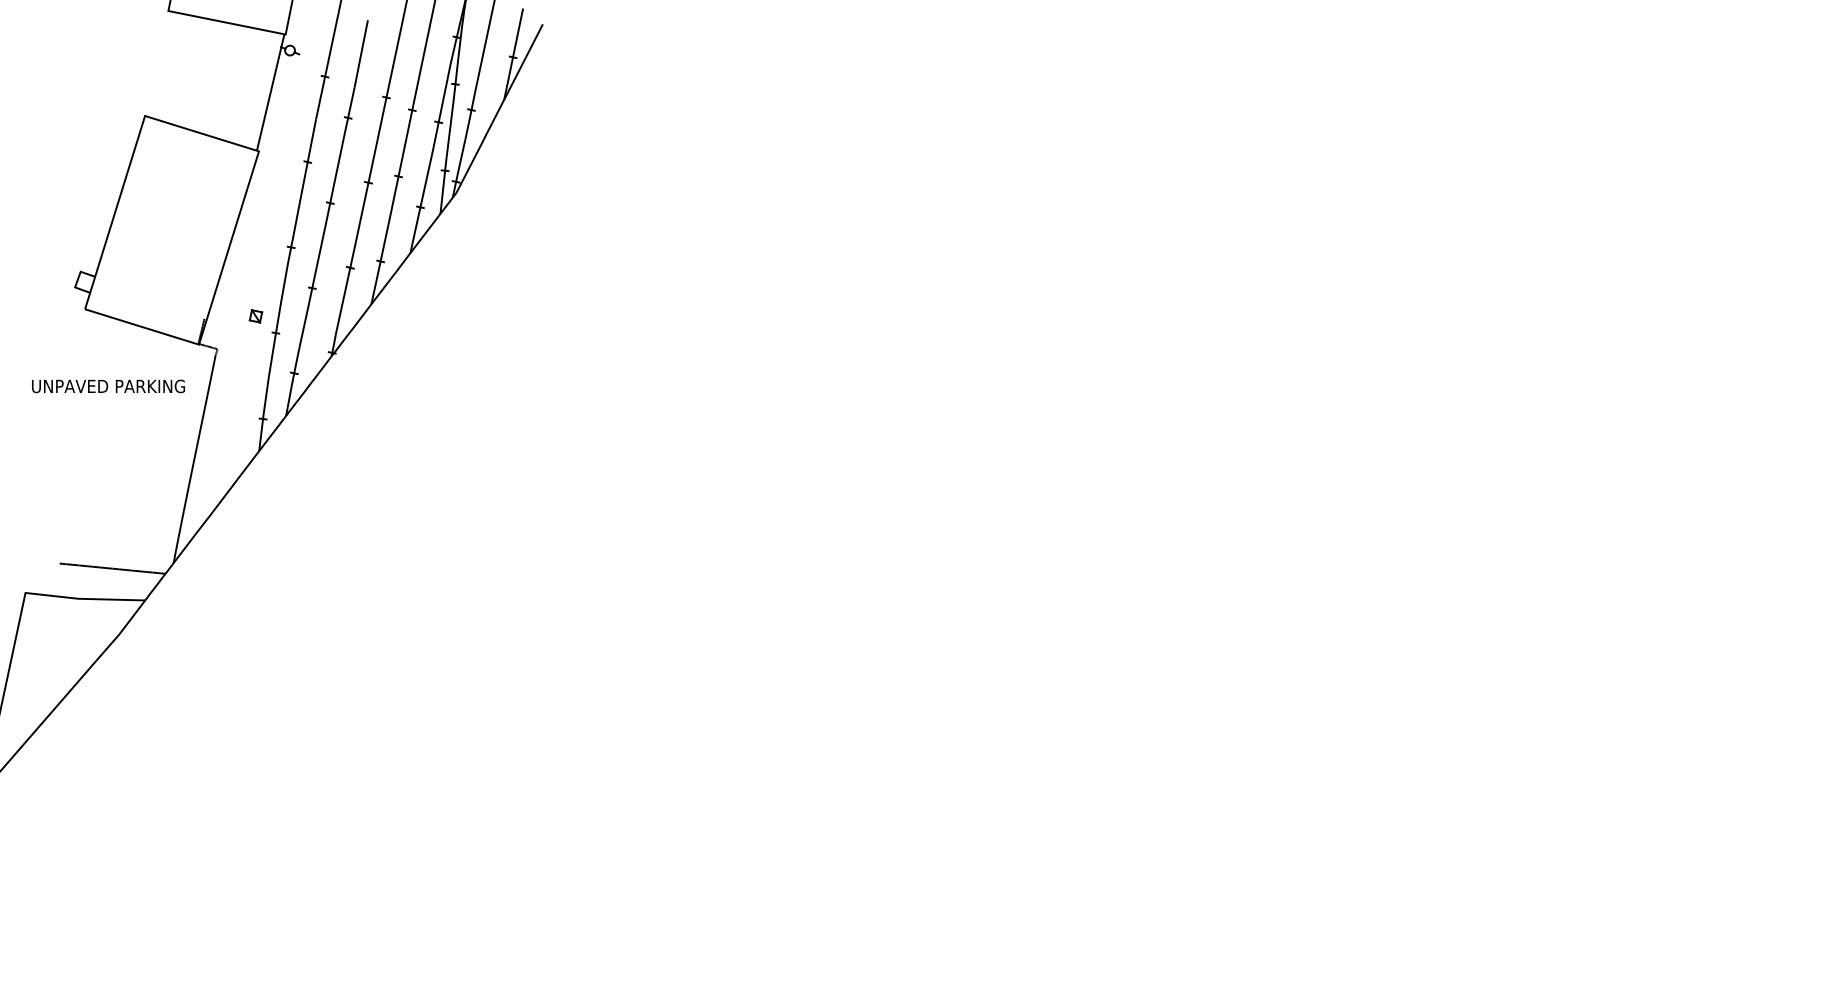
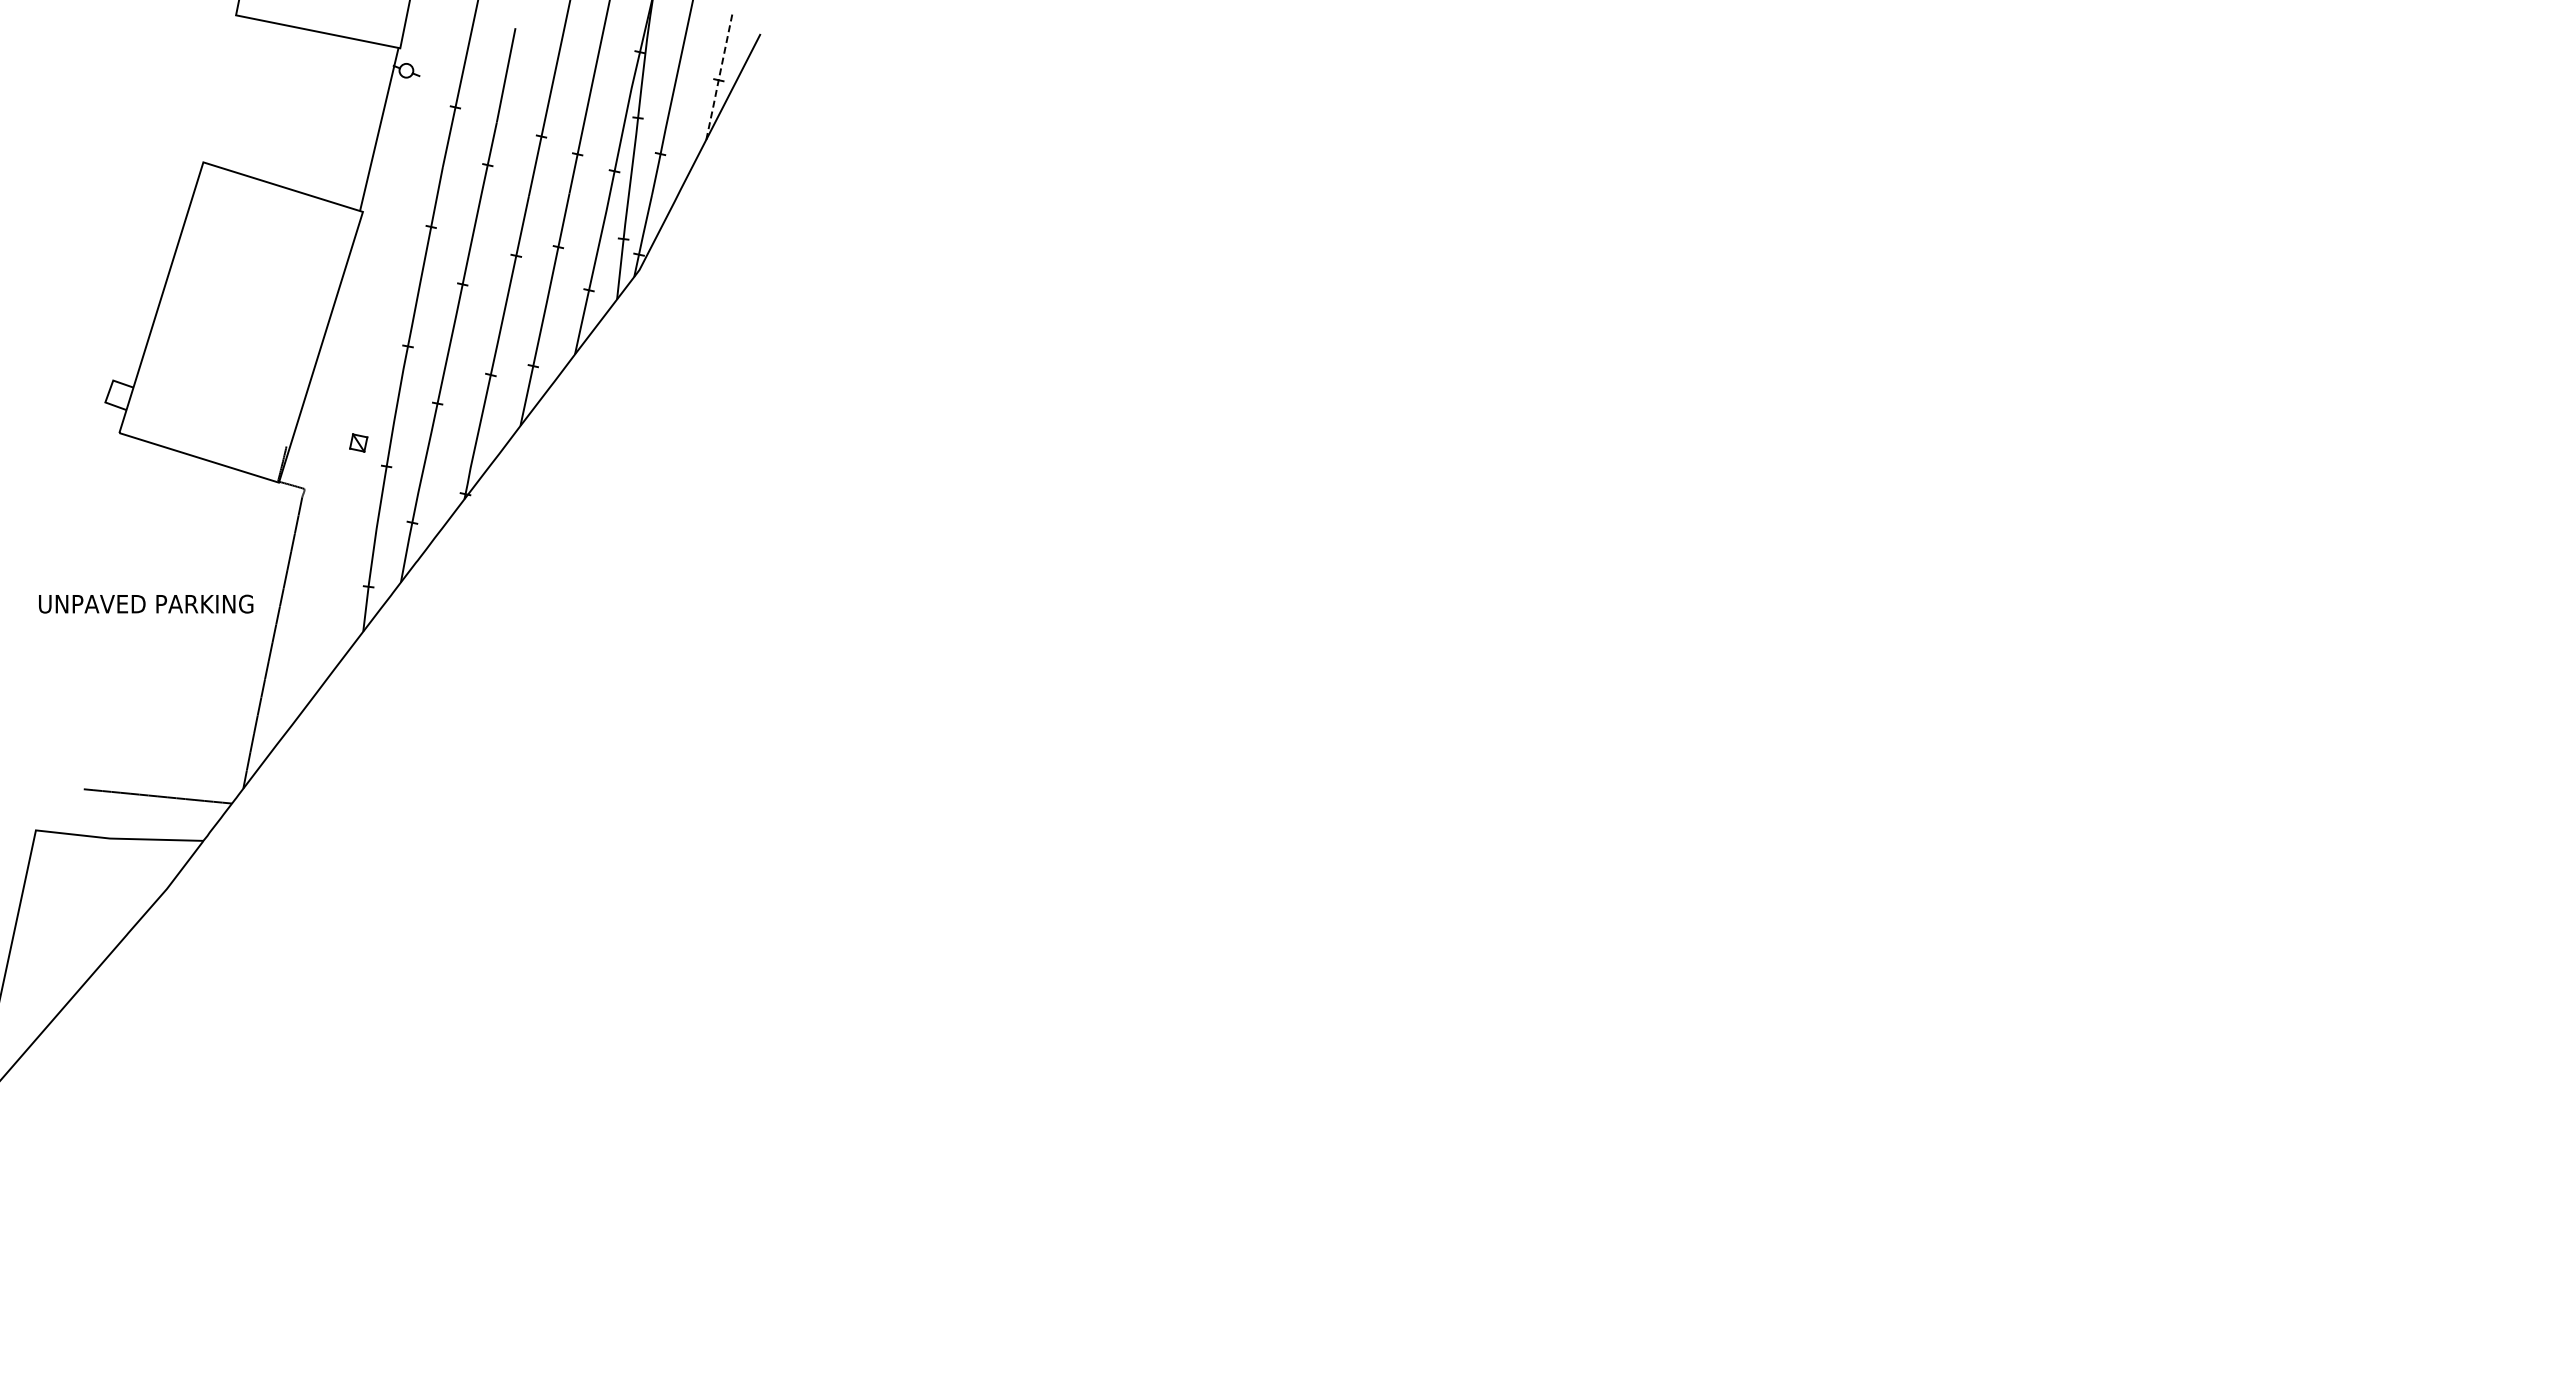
line: (513, 54) -> (719, 76), solid -> dashed
text: (108, 385) -> (146, 603), moved

